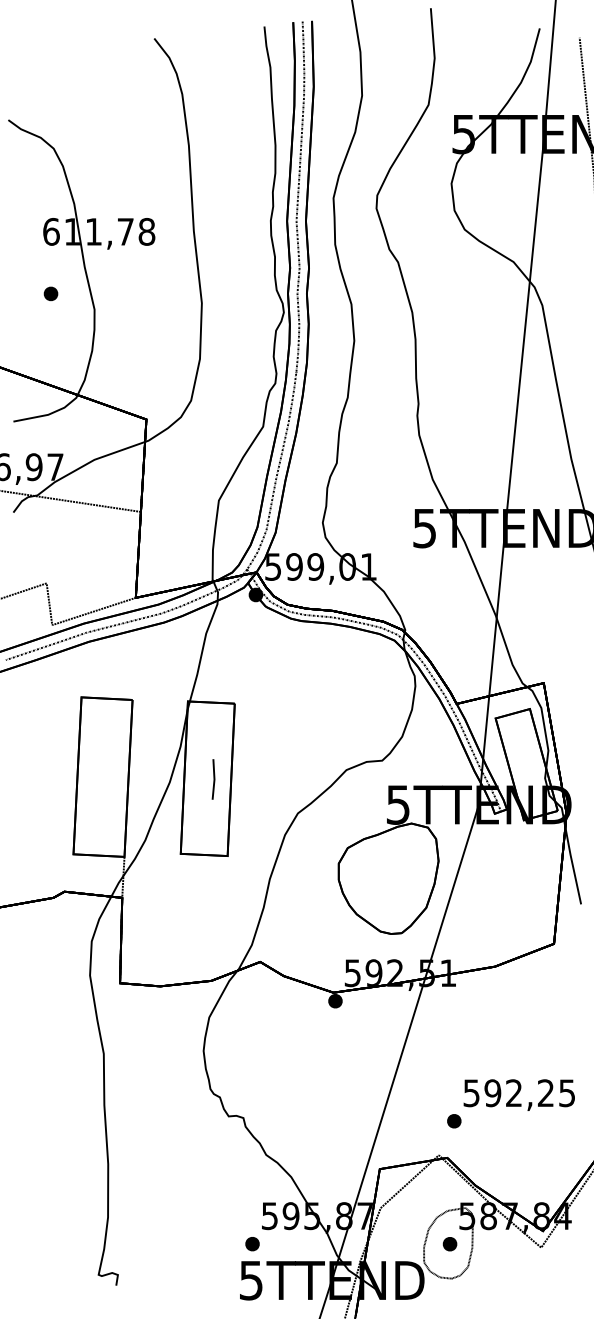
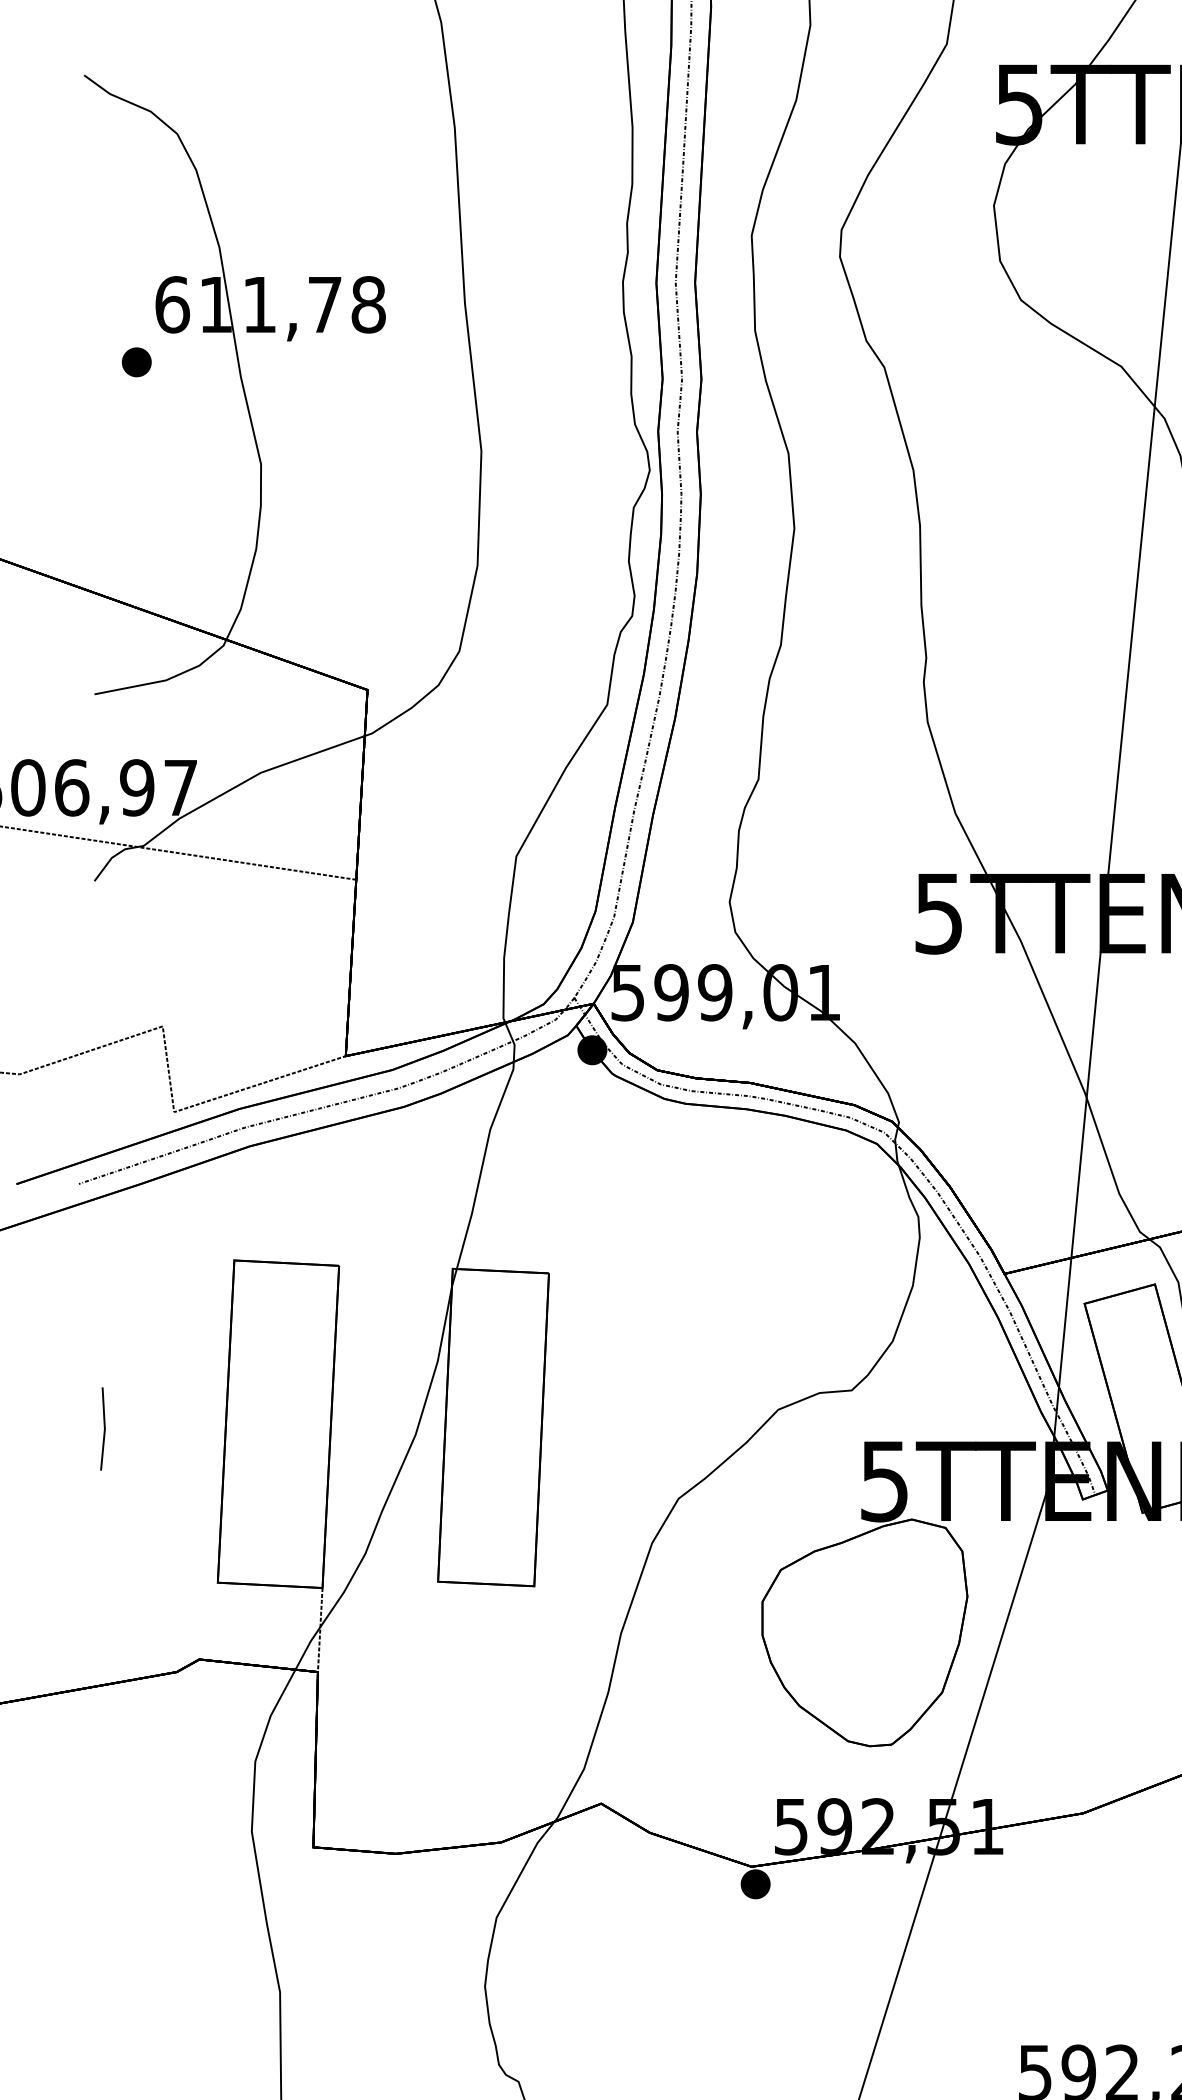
part: (50, 293) -> (135, 361), moved
line: (213, 779) -> (102, 1429), moved

